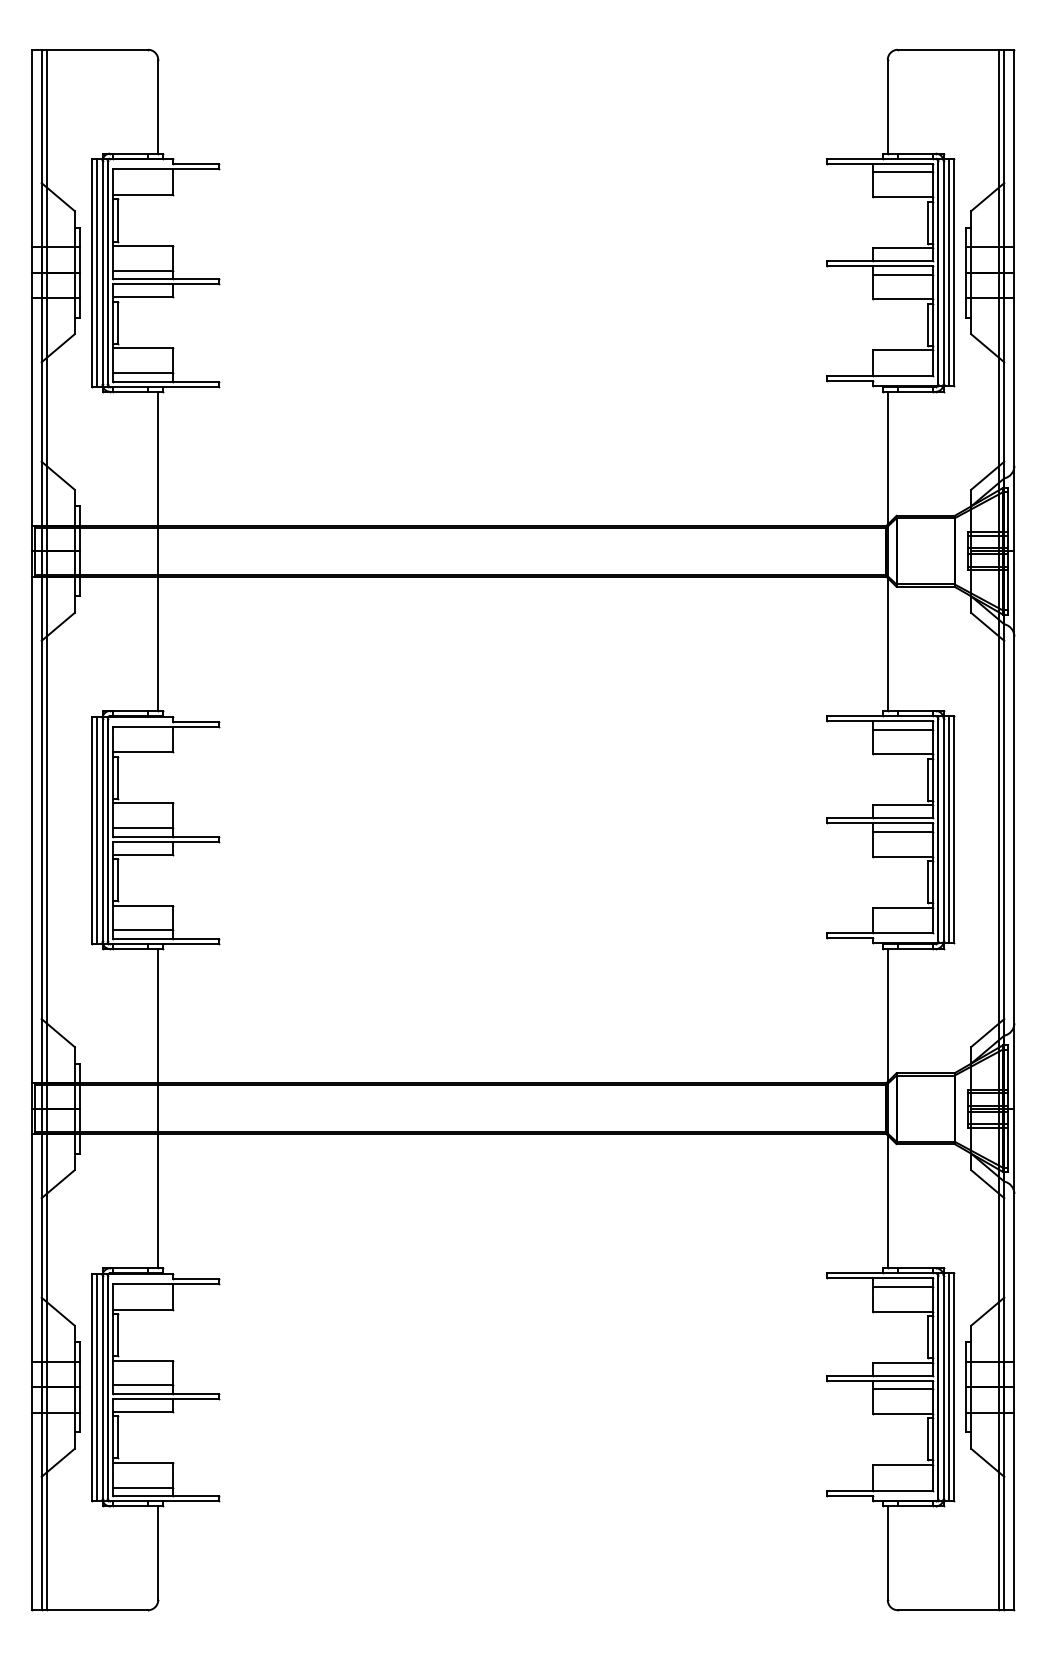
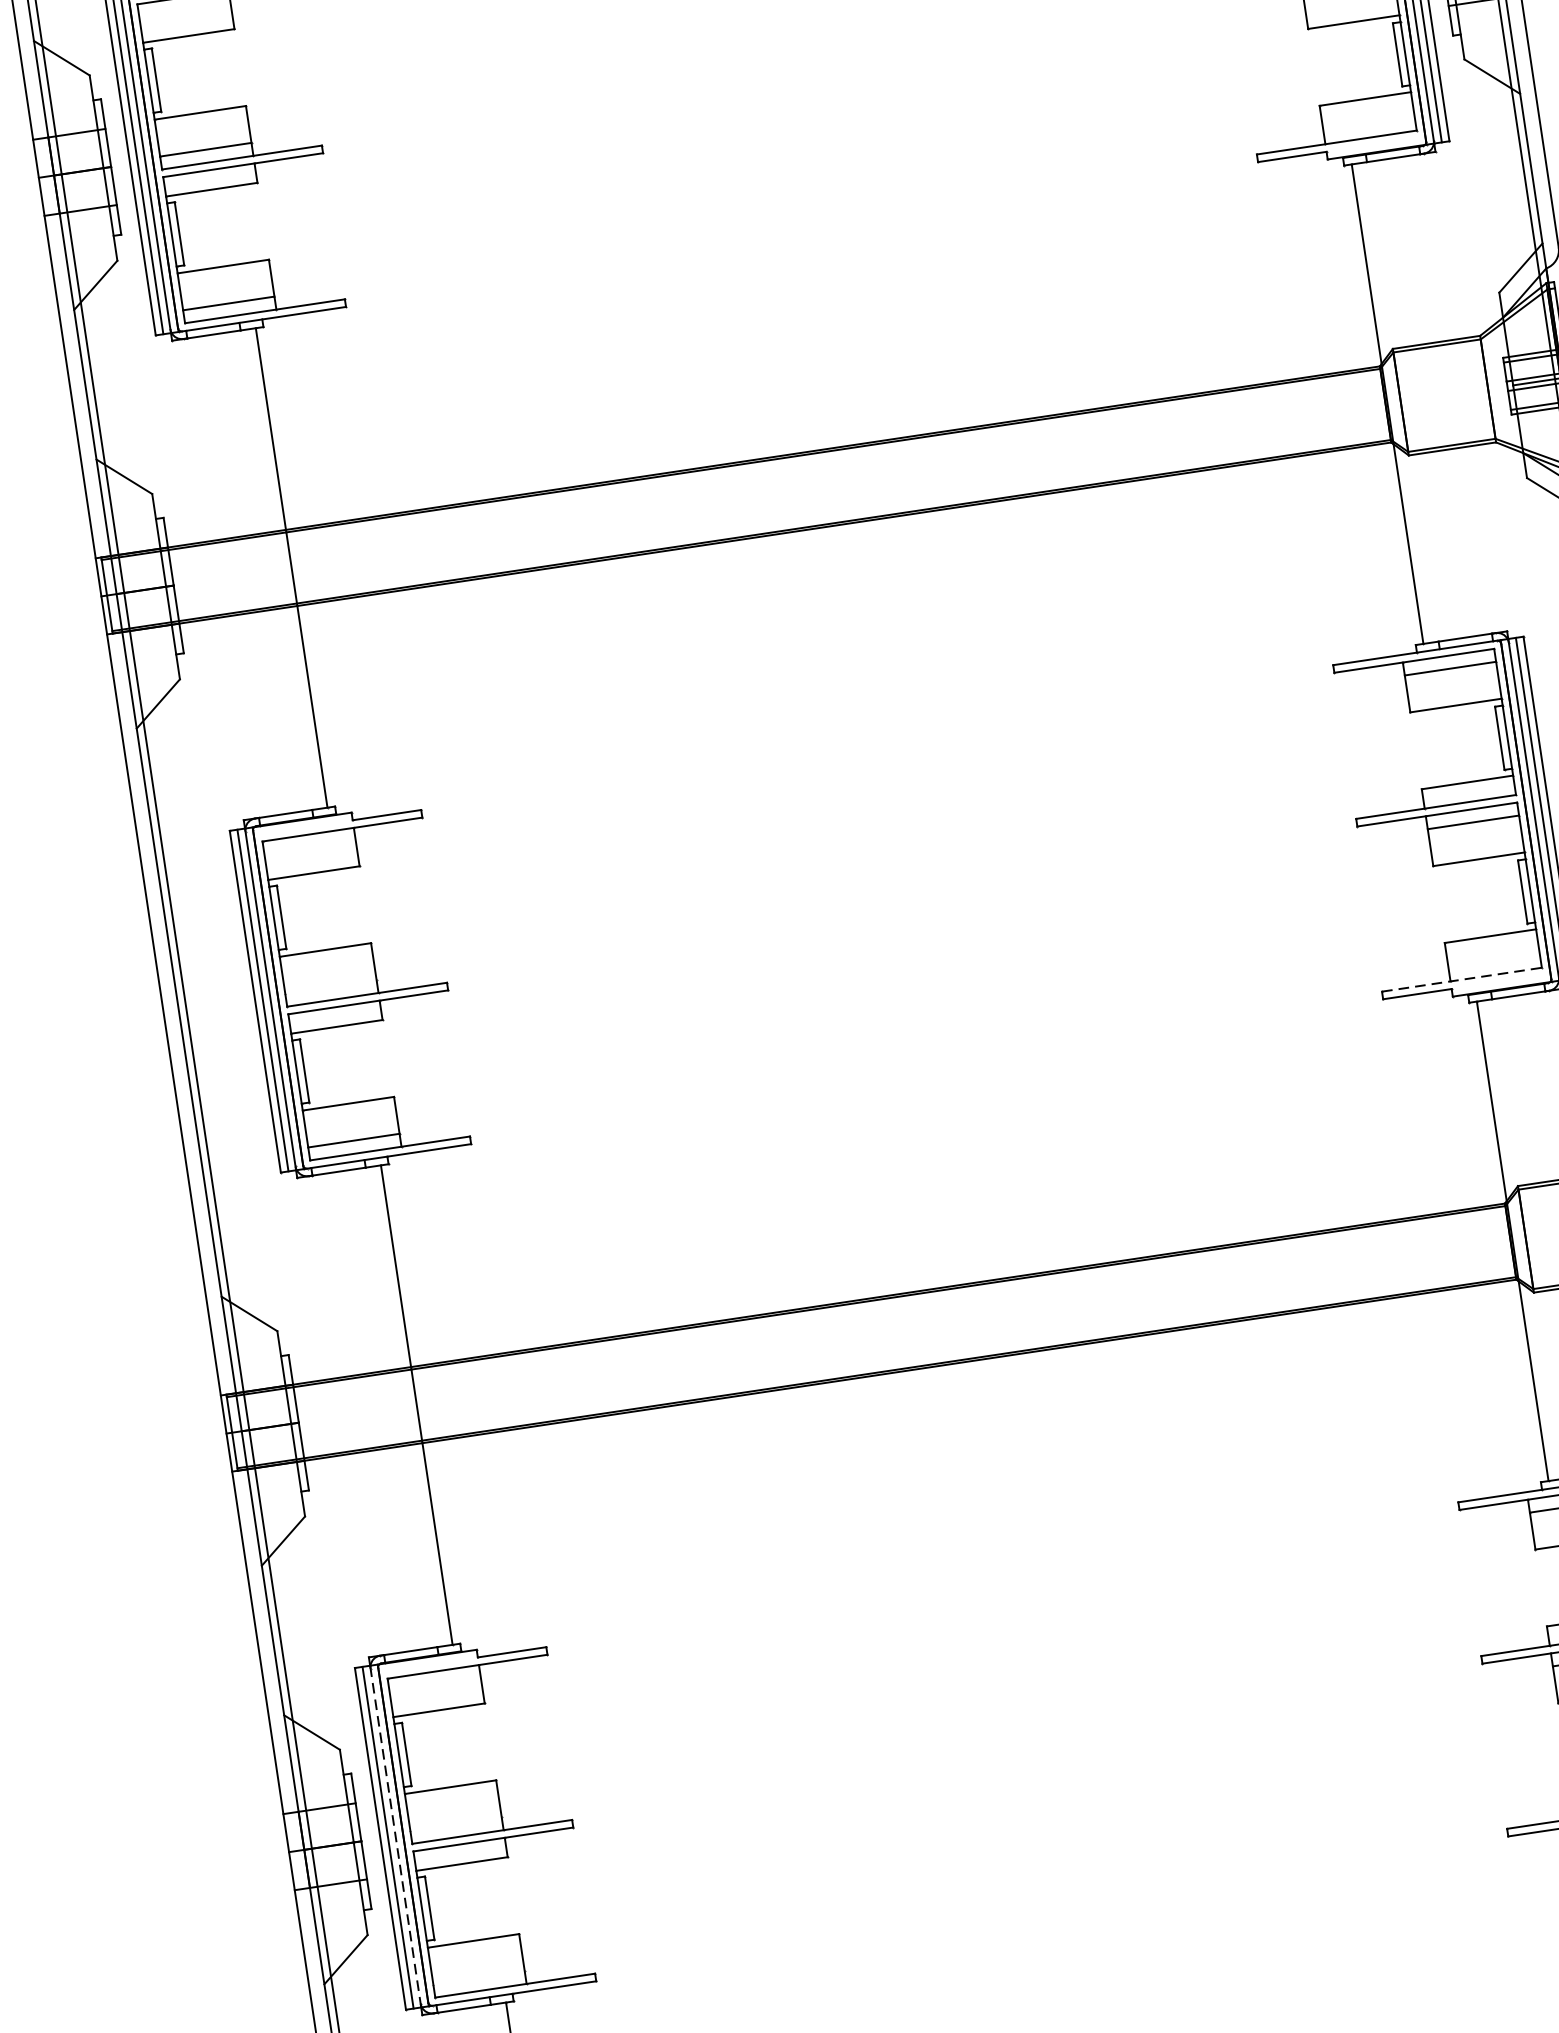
line: (142, 827) -> (330, 986), removed
line: (880, 933) -> (1462, 979), solid -> dashed
line: (142, 1385) -> (455, 1824), removed
line: (102, 1387) -> (395, 1836), solid -> dashed
line: (142, 1487) -> (478, 1977), removed

